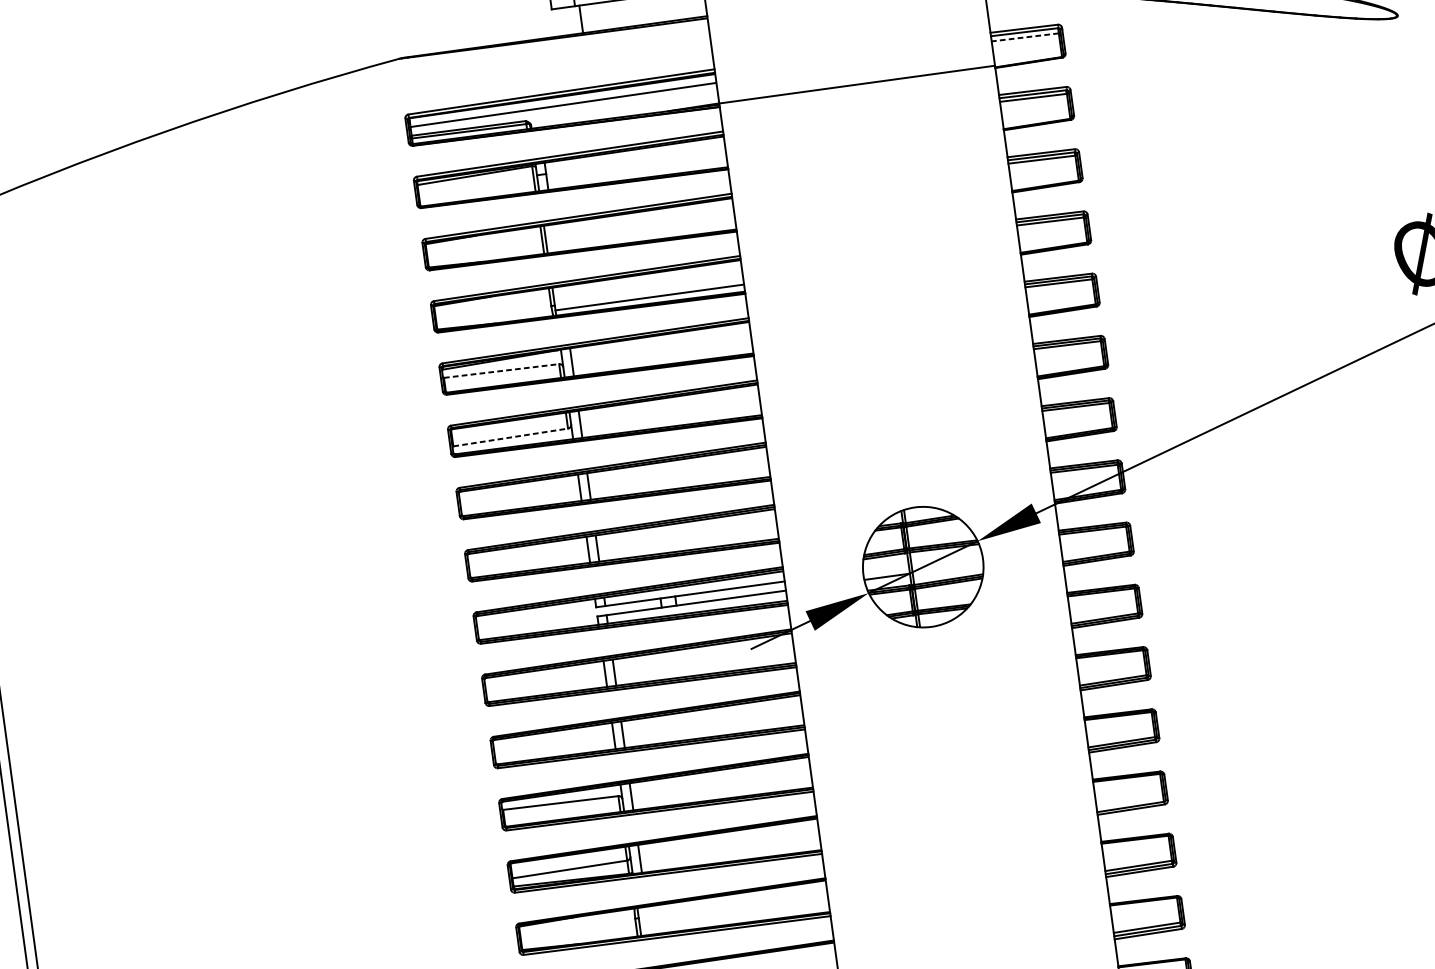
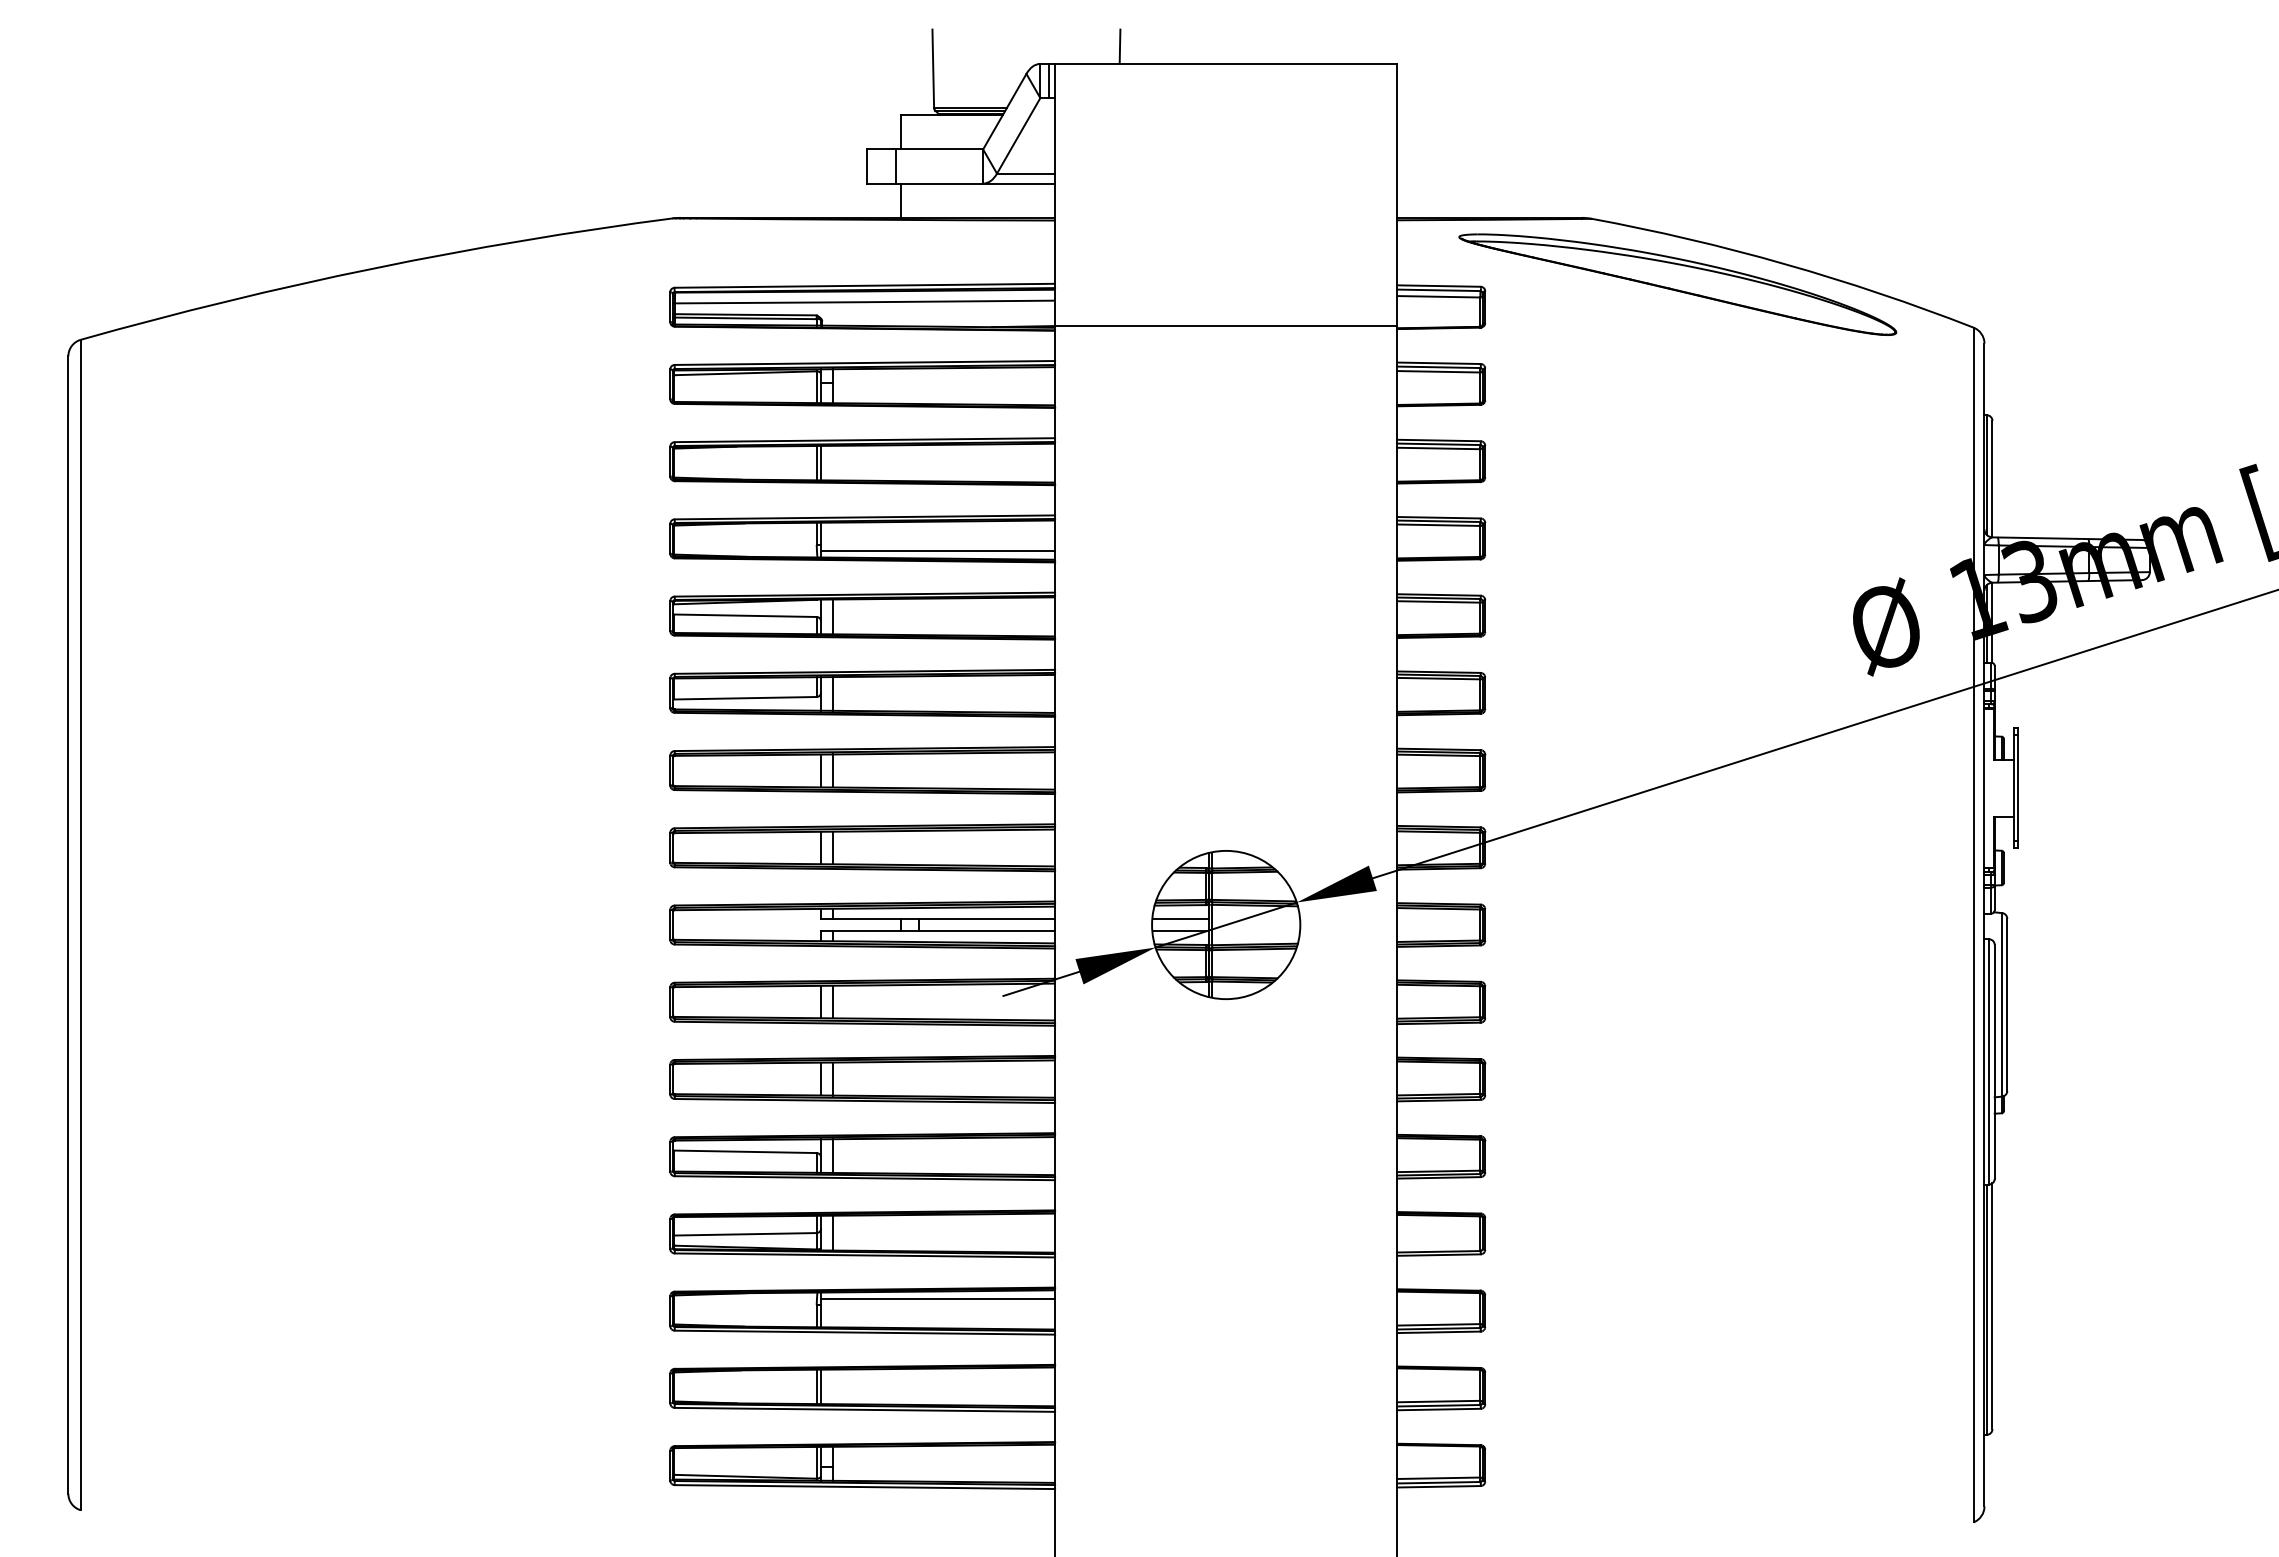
line: (1024, 37) -> (1438, 296), dashed -> solid
line: (501, 370) -> (745, 615), dashed -> solid
line: (510, 437) -> (745, 698), dashed -> solid
line: (885, 567) -> (1180, 919), added
line: (732, 900) -> (938, 1299), added

